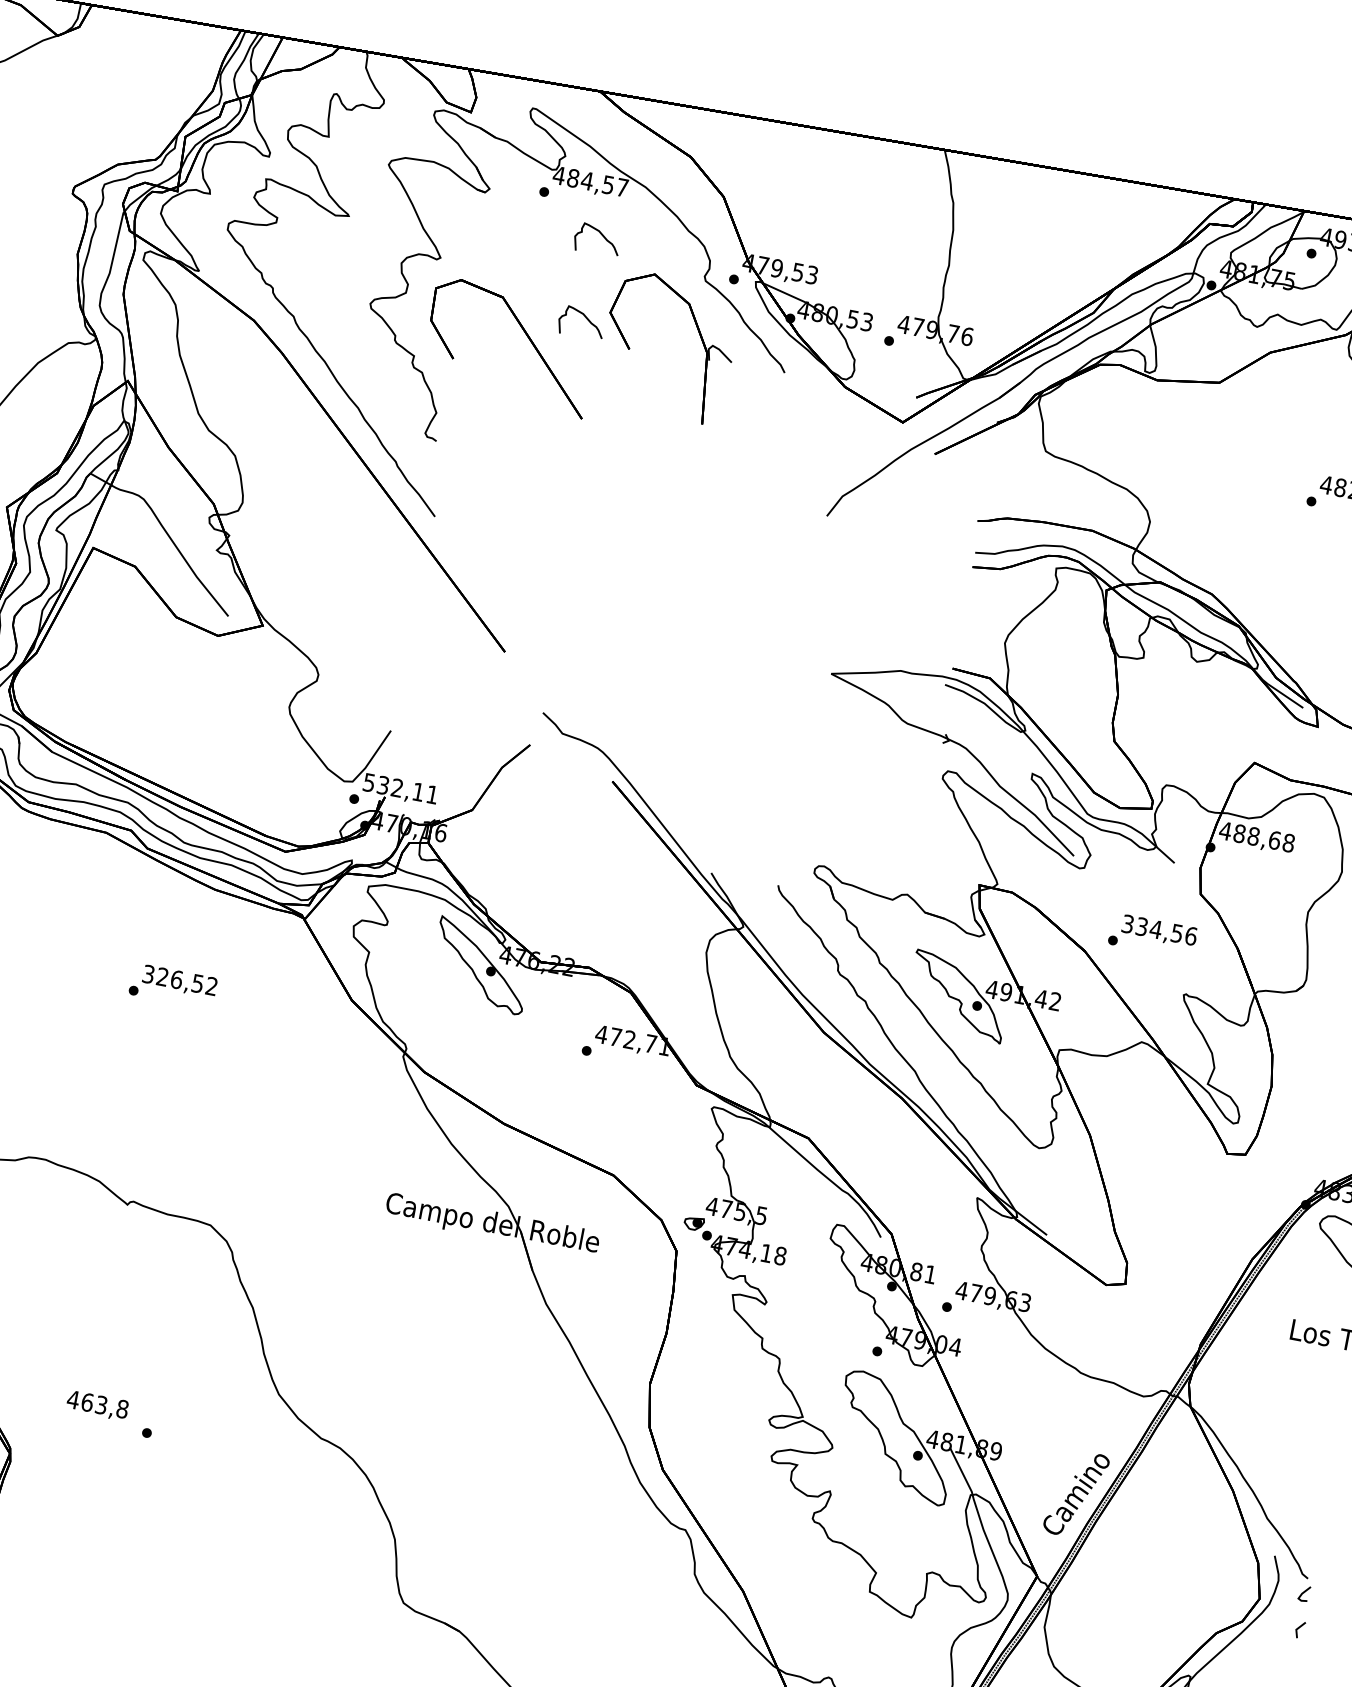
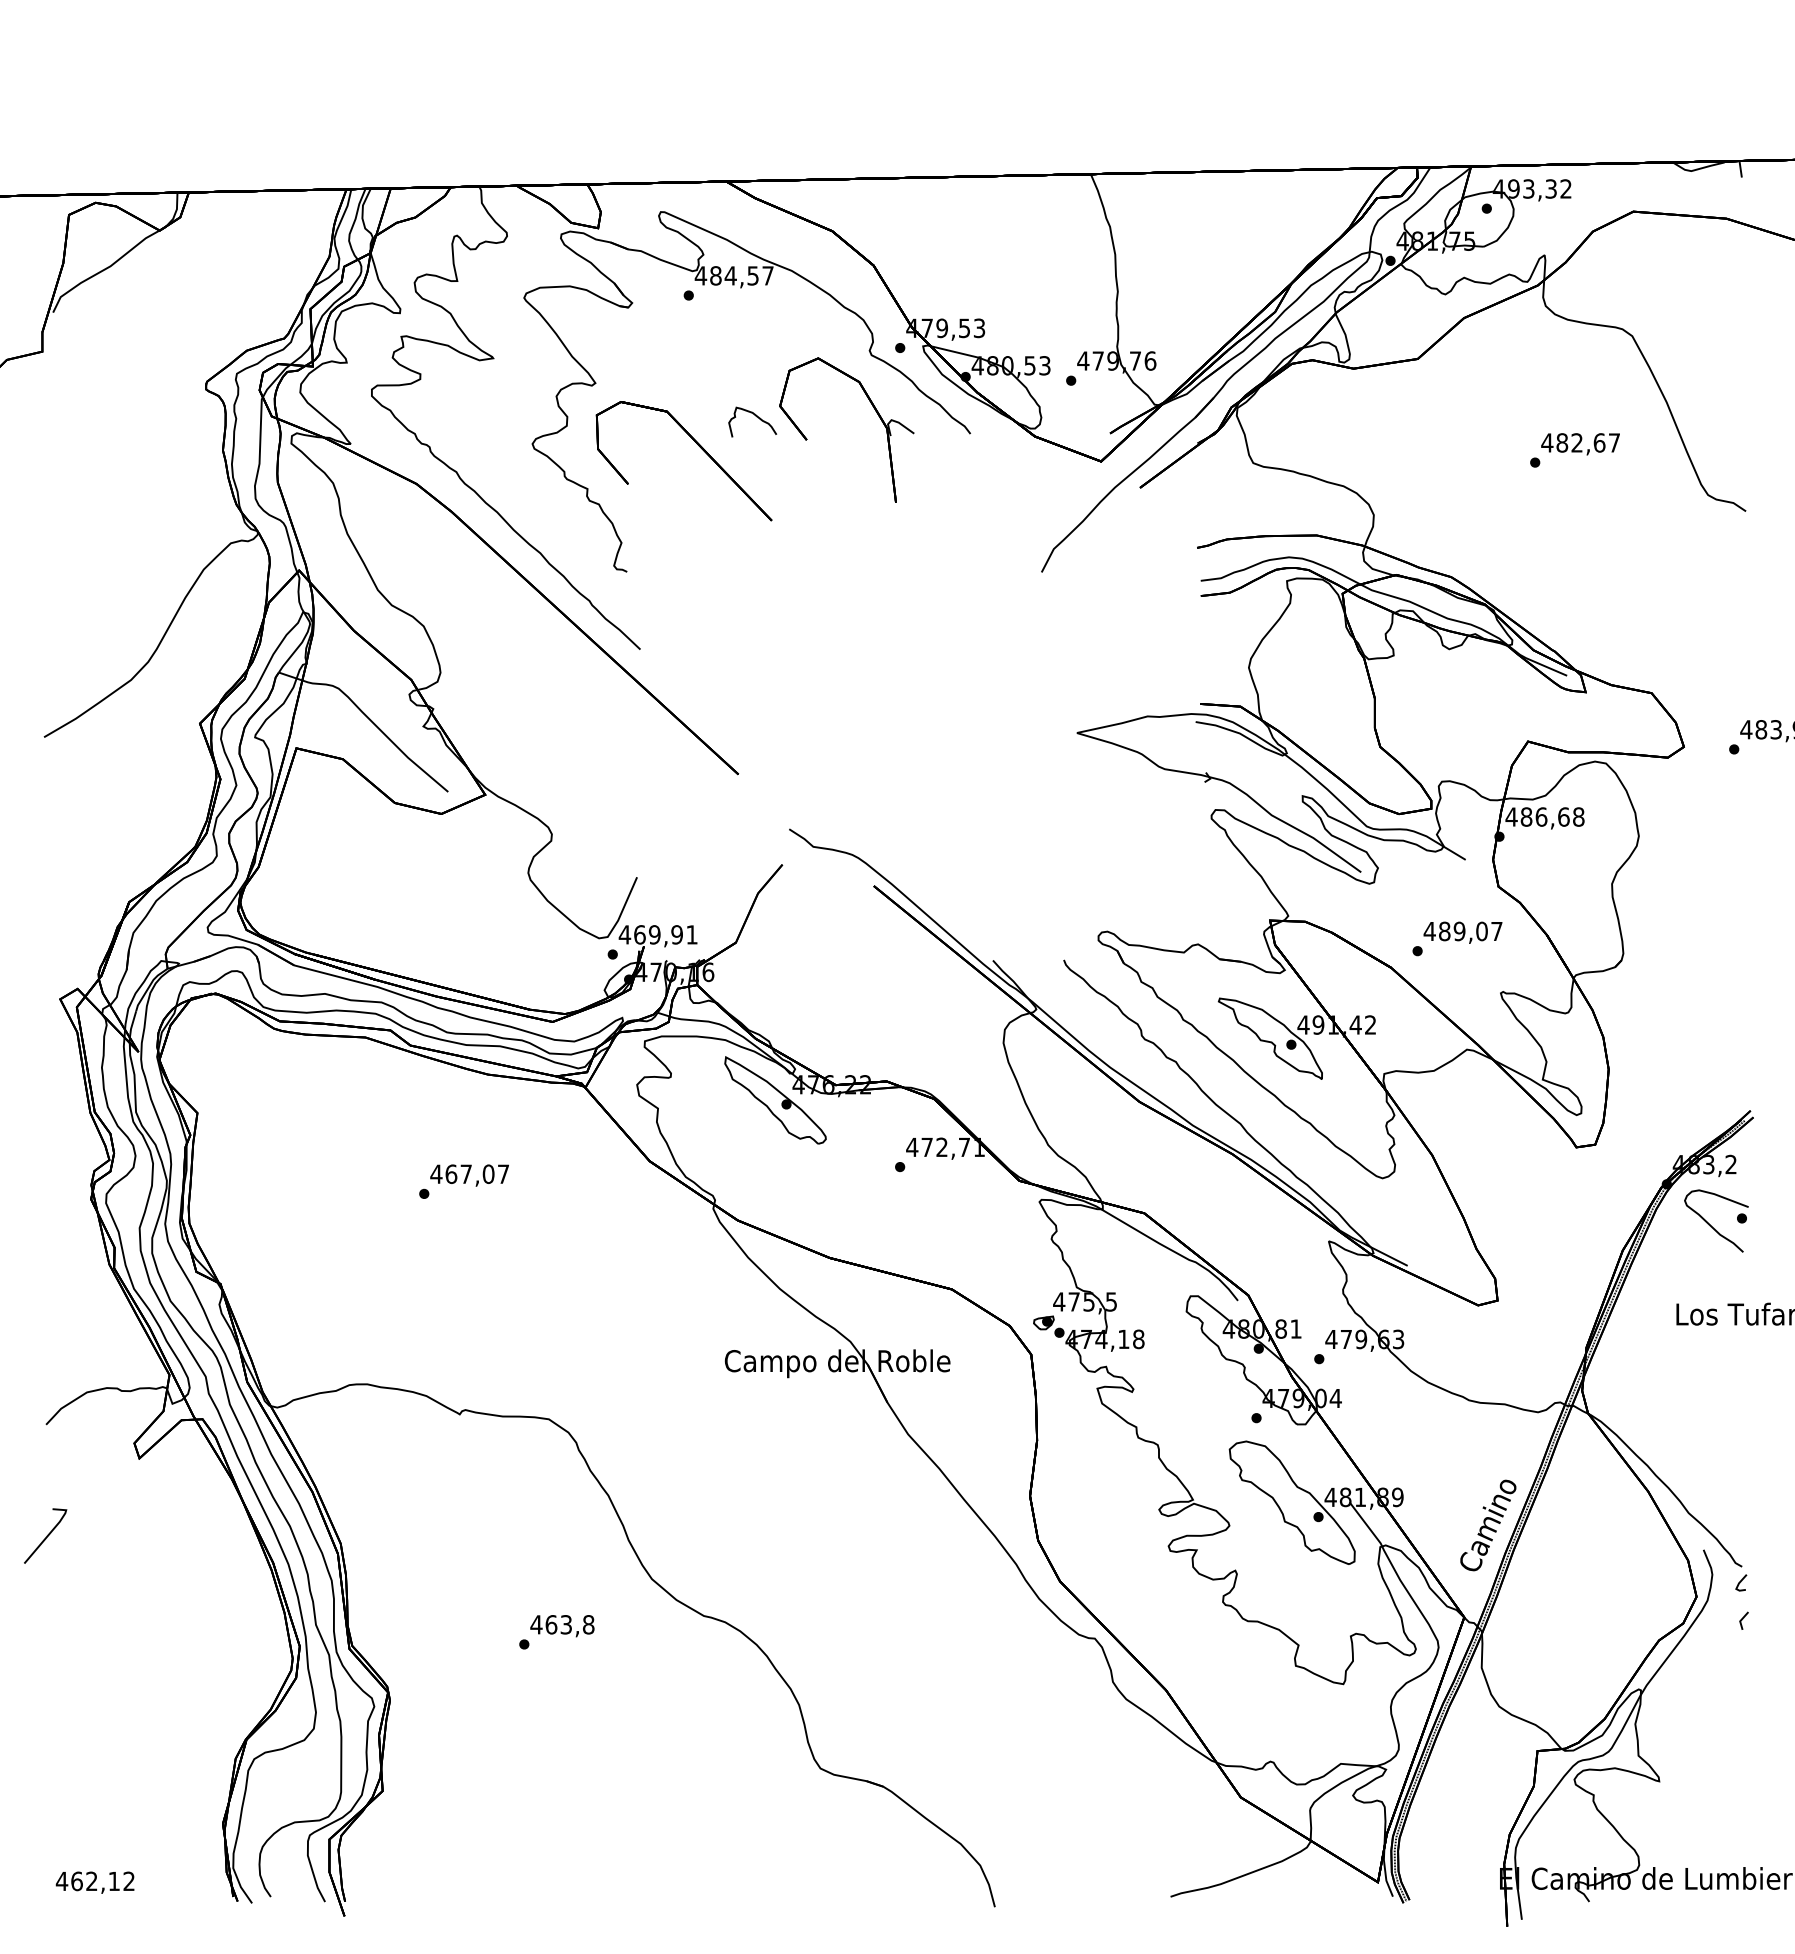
curve: (601, 236) -> (756, 329), removed
text: (393, 786) -> (650, 934), 532,11 -> 469,91
text: (1253, 835) -> (1541, 816), 488,68 -> 486,68
text: (1158, 930) -> (1462, 931), 334,56 -> 489,07
text: (179, 980) -> (469, 1174), 326,52 -> 467,07
text: (97, 1406) -> (562, 1626), moved

